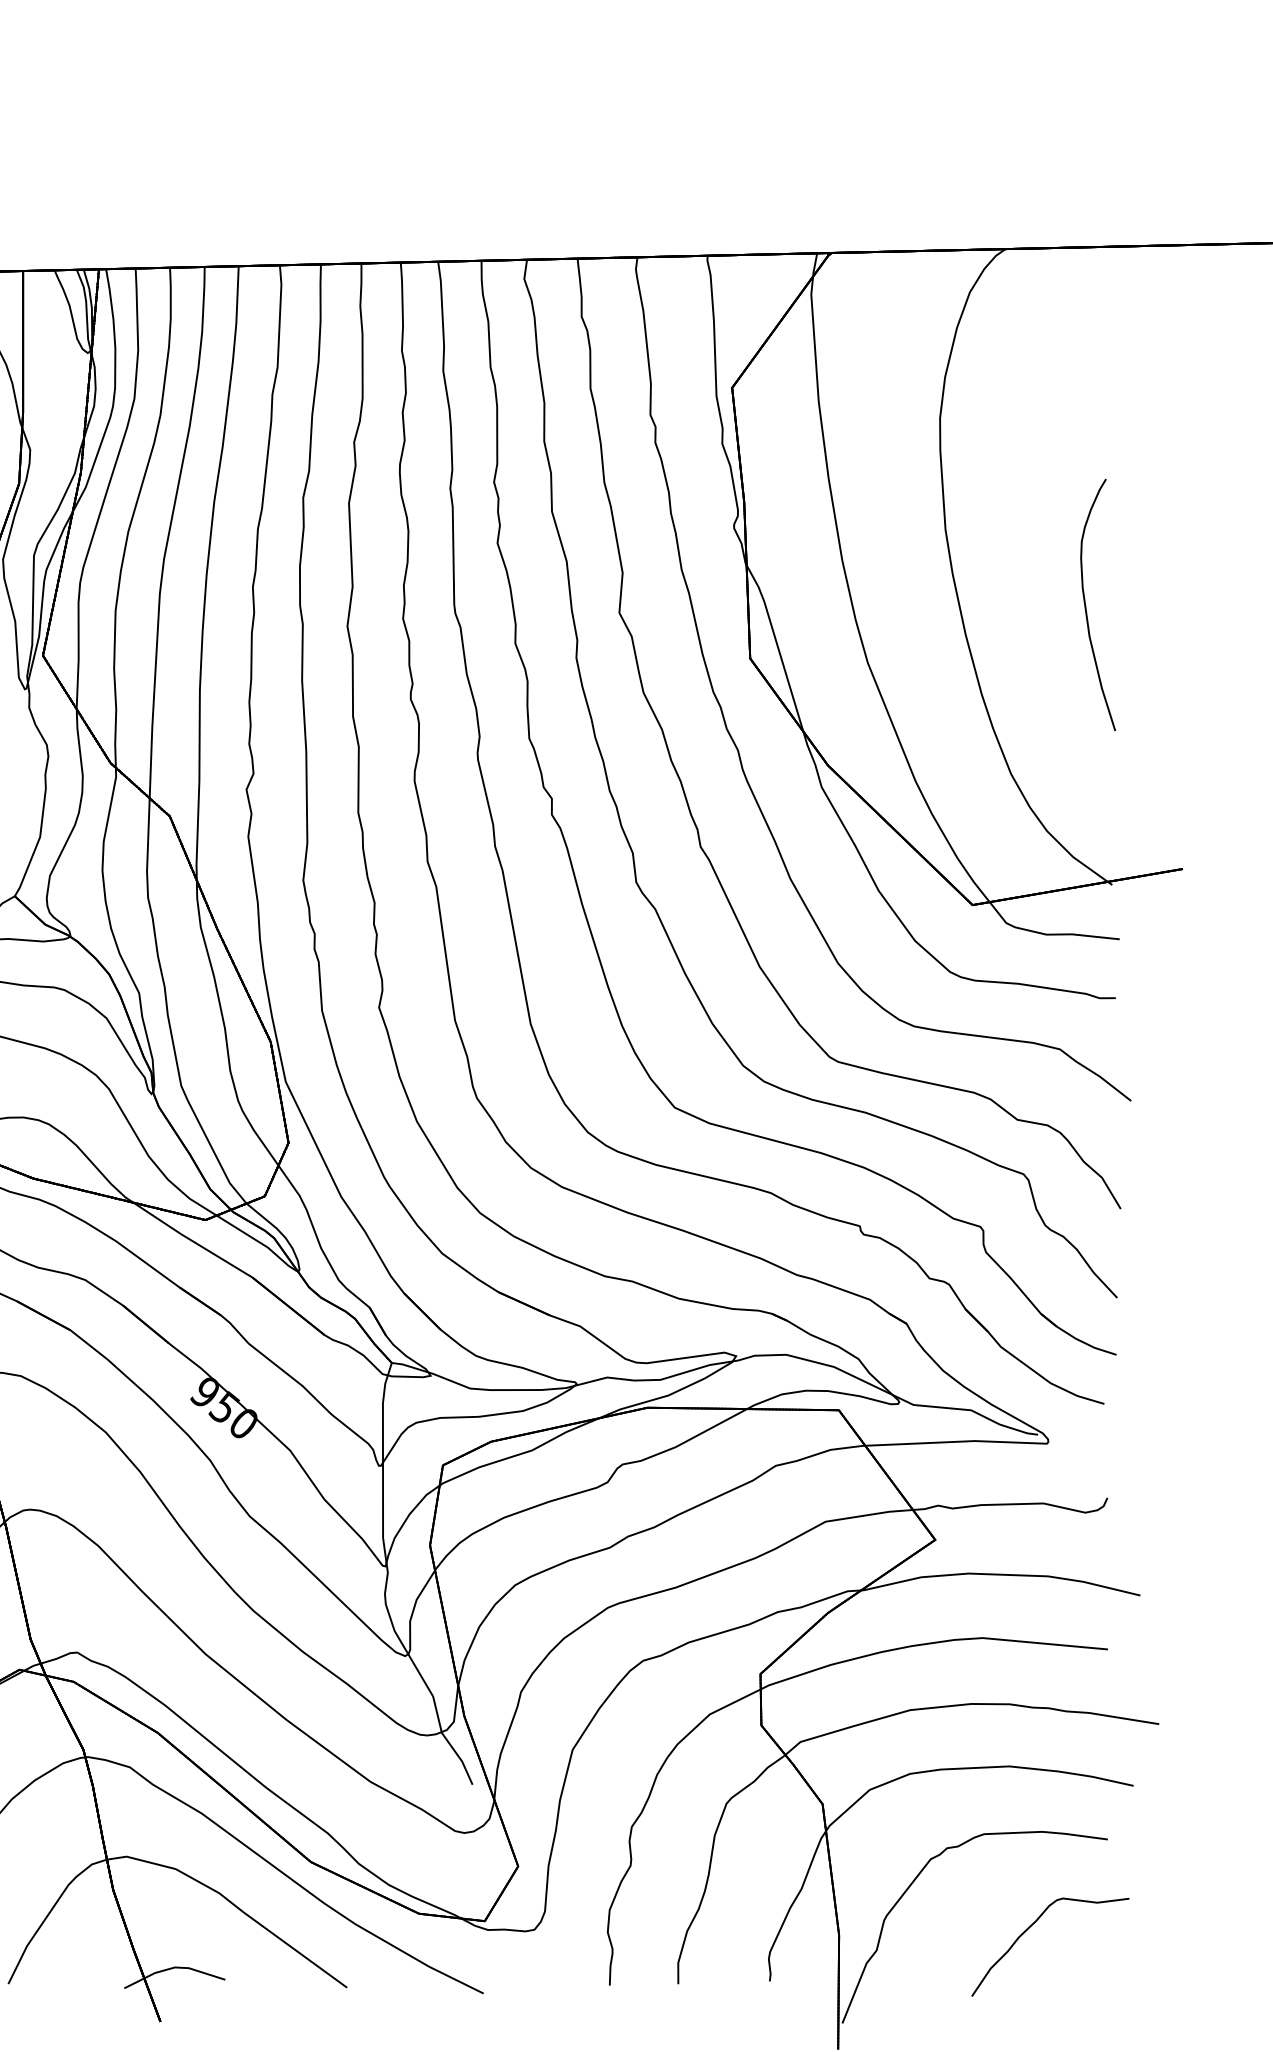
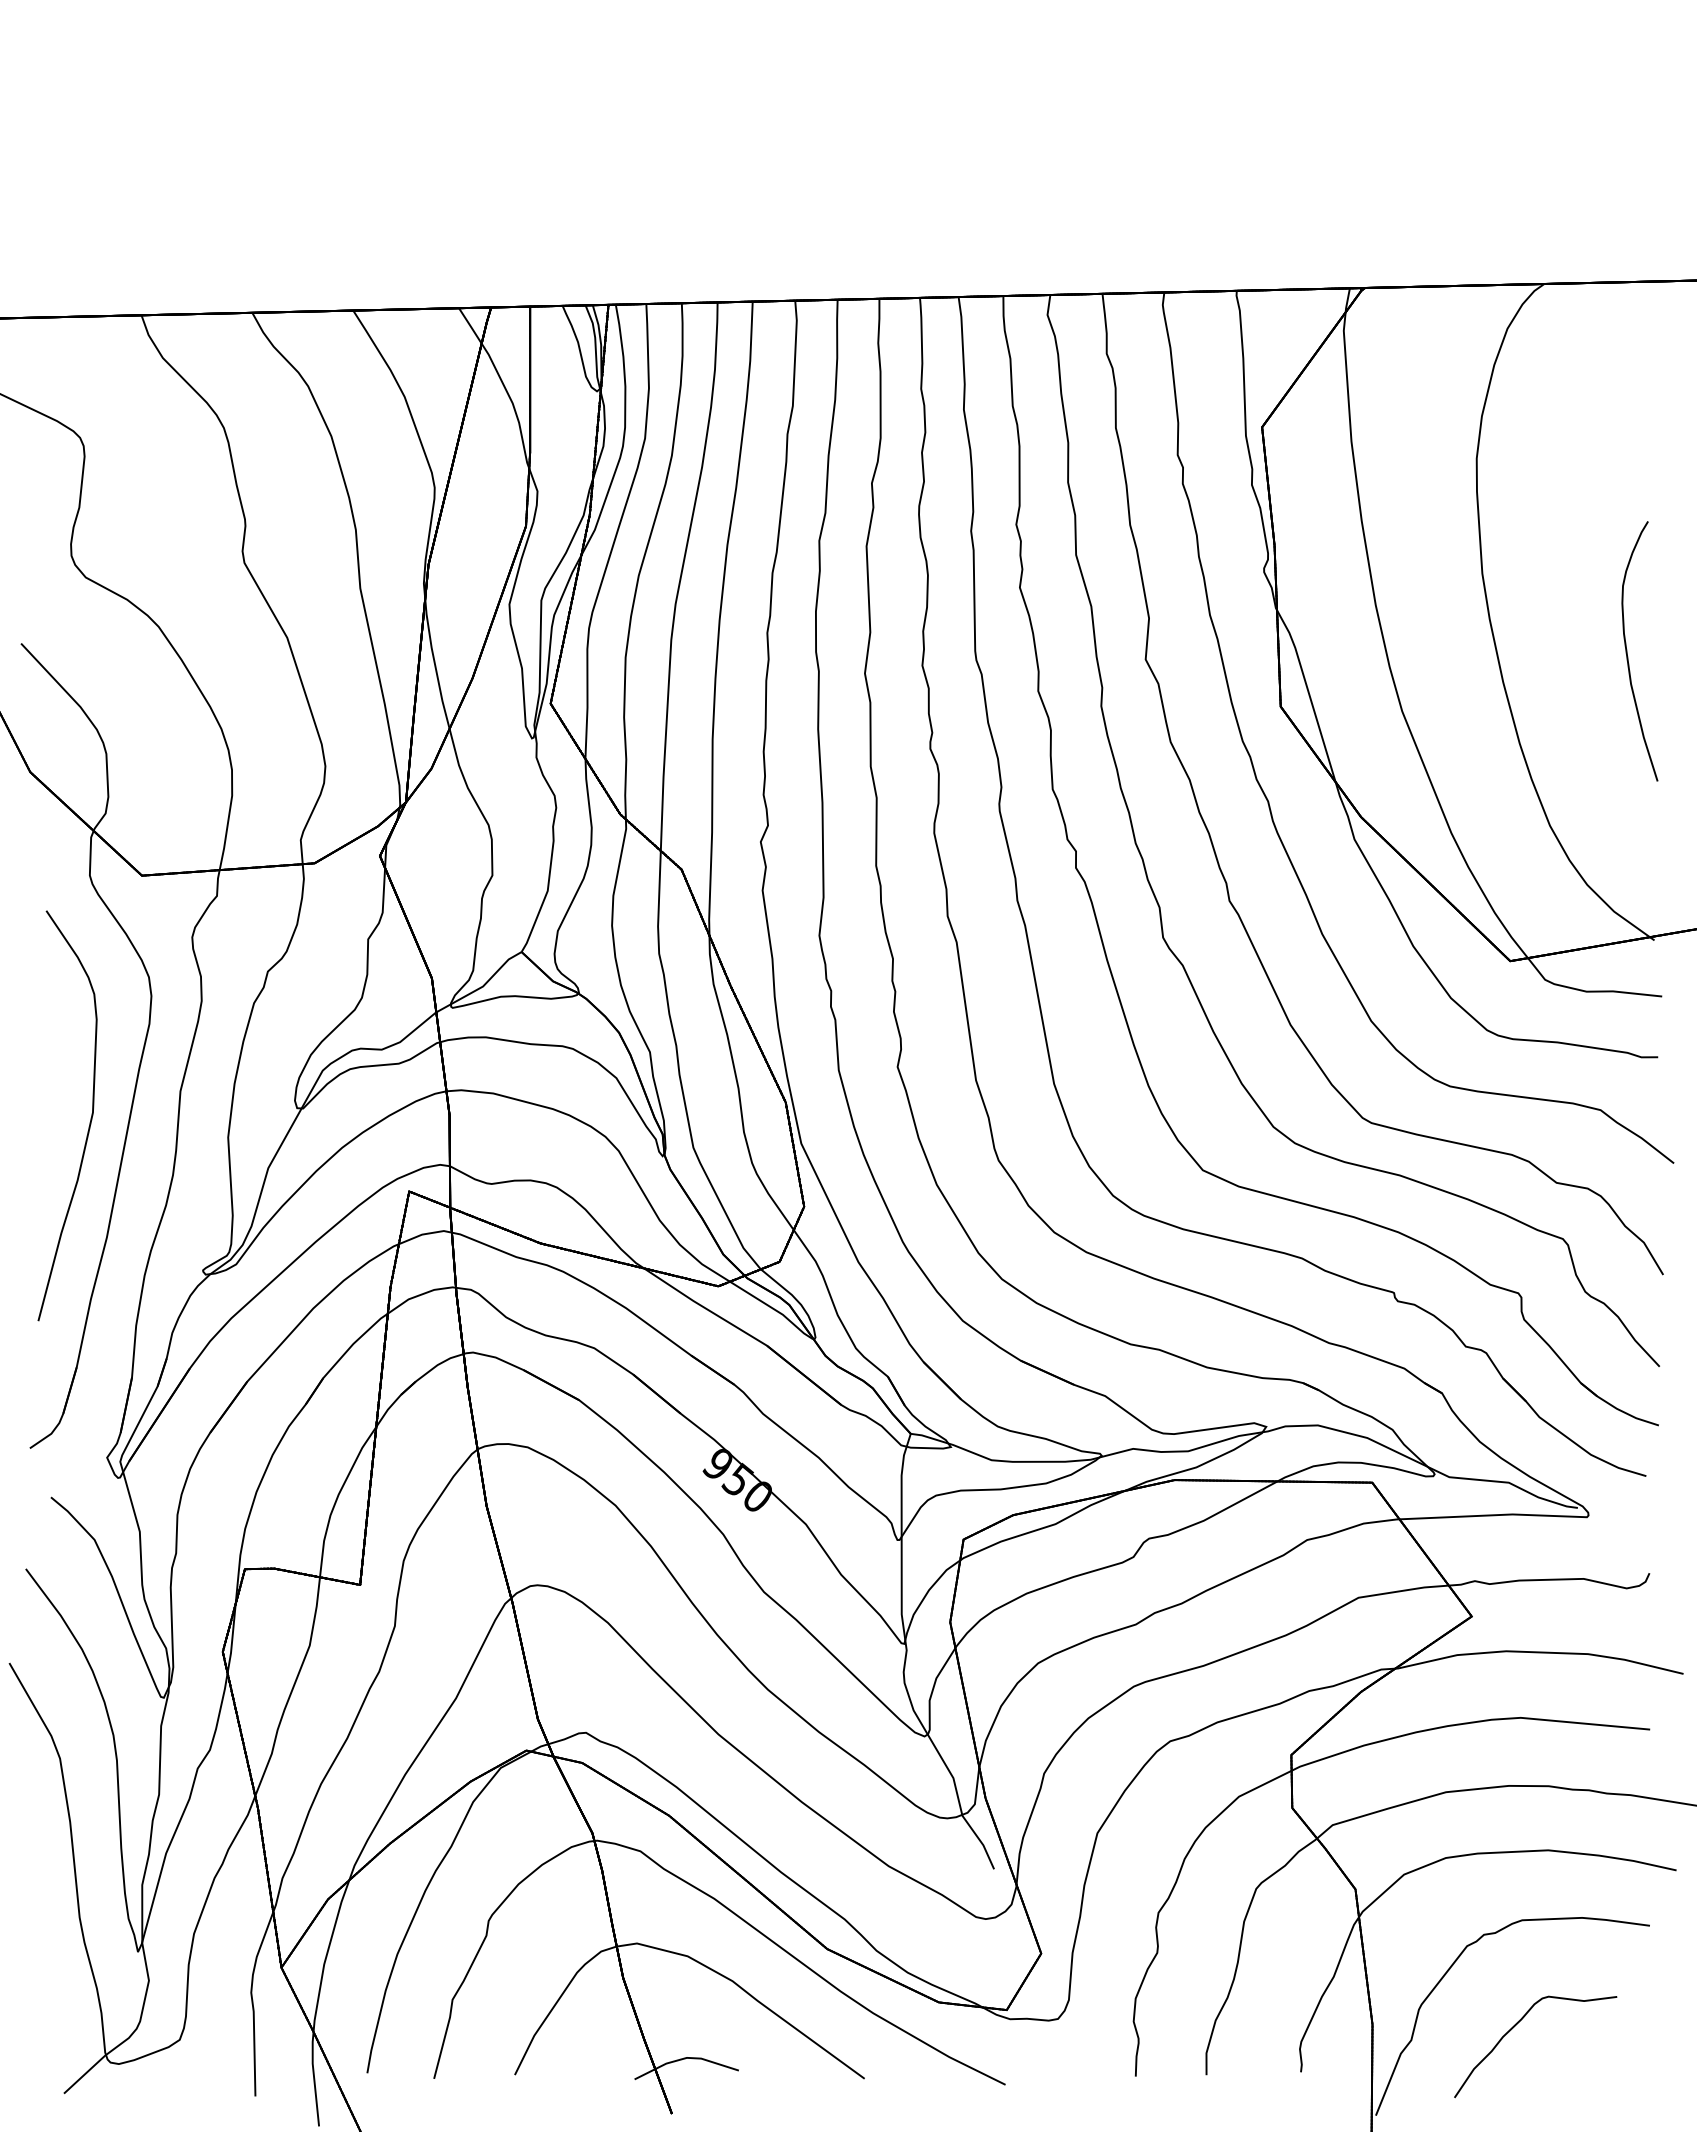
part: (1030, 1927) -> (1515, 2026), moved

